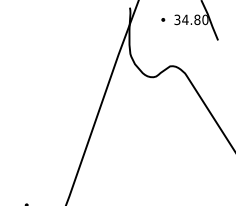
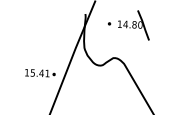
text: (177, 19) -> (119, 23), 34.80 -> 14.80
part: (71, 90) -> (40, 73), added

